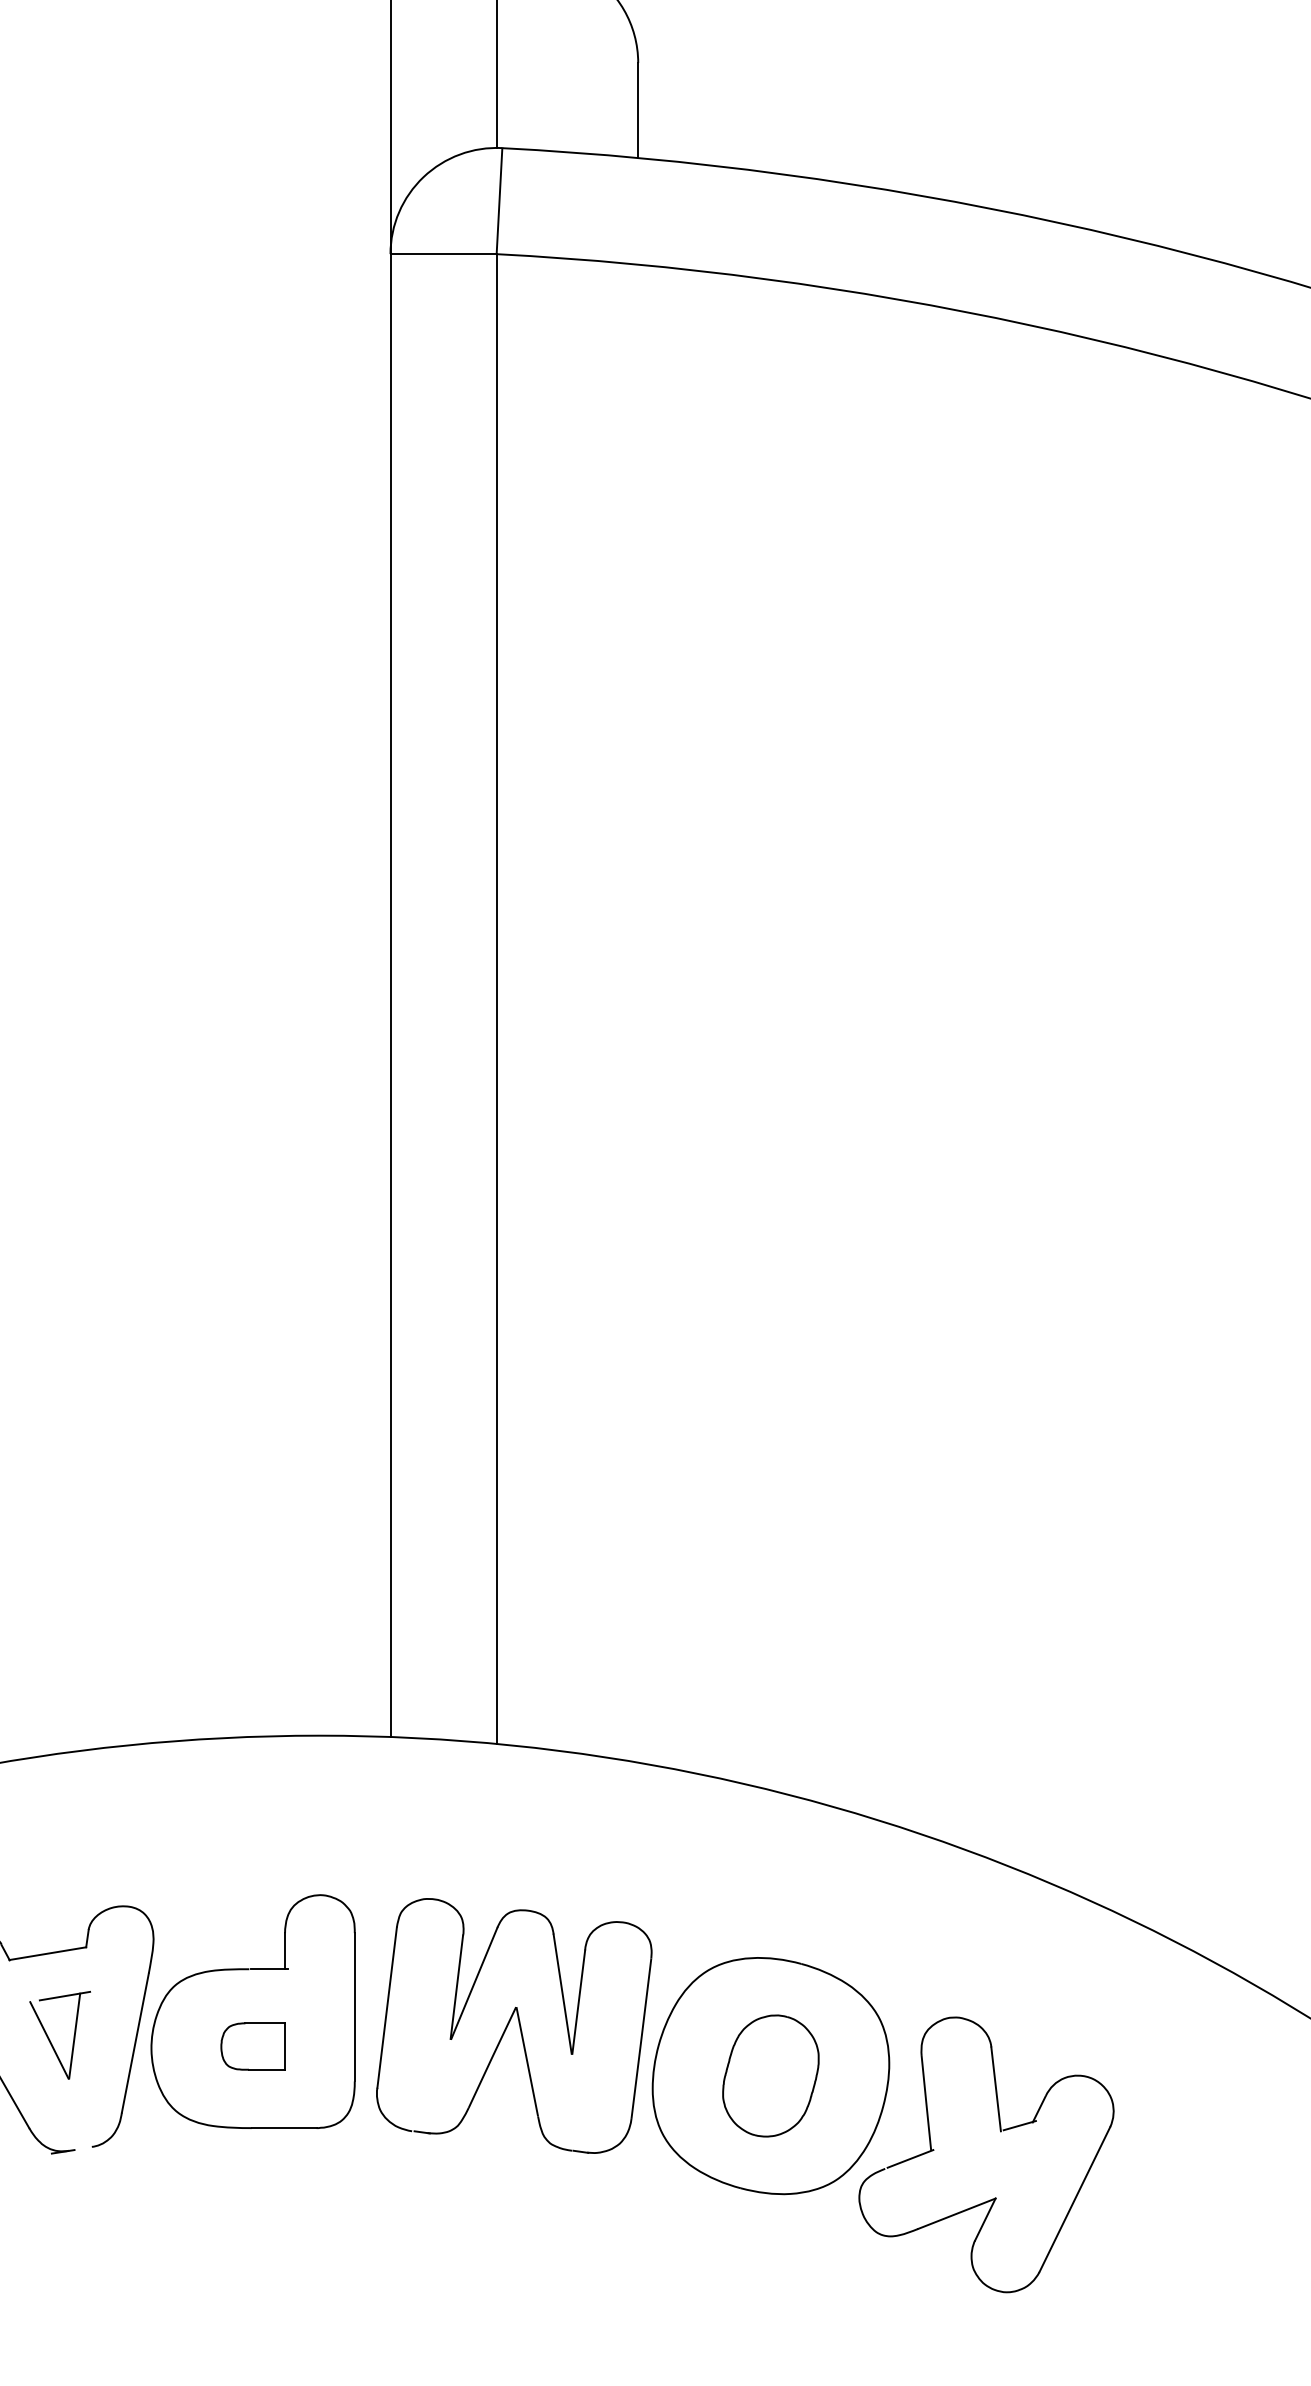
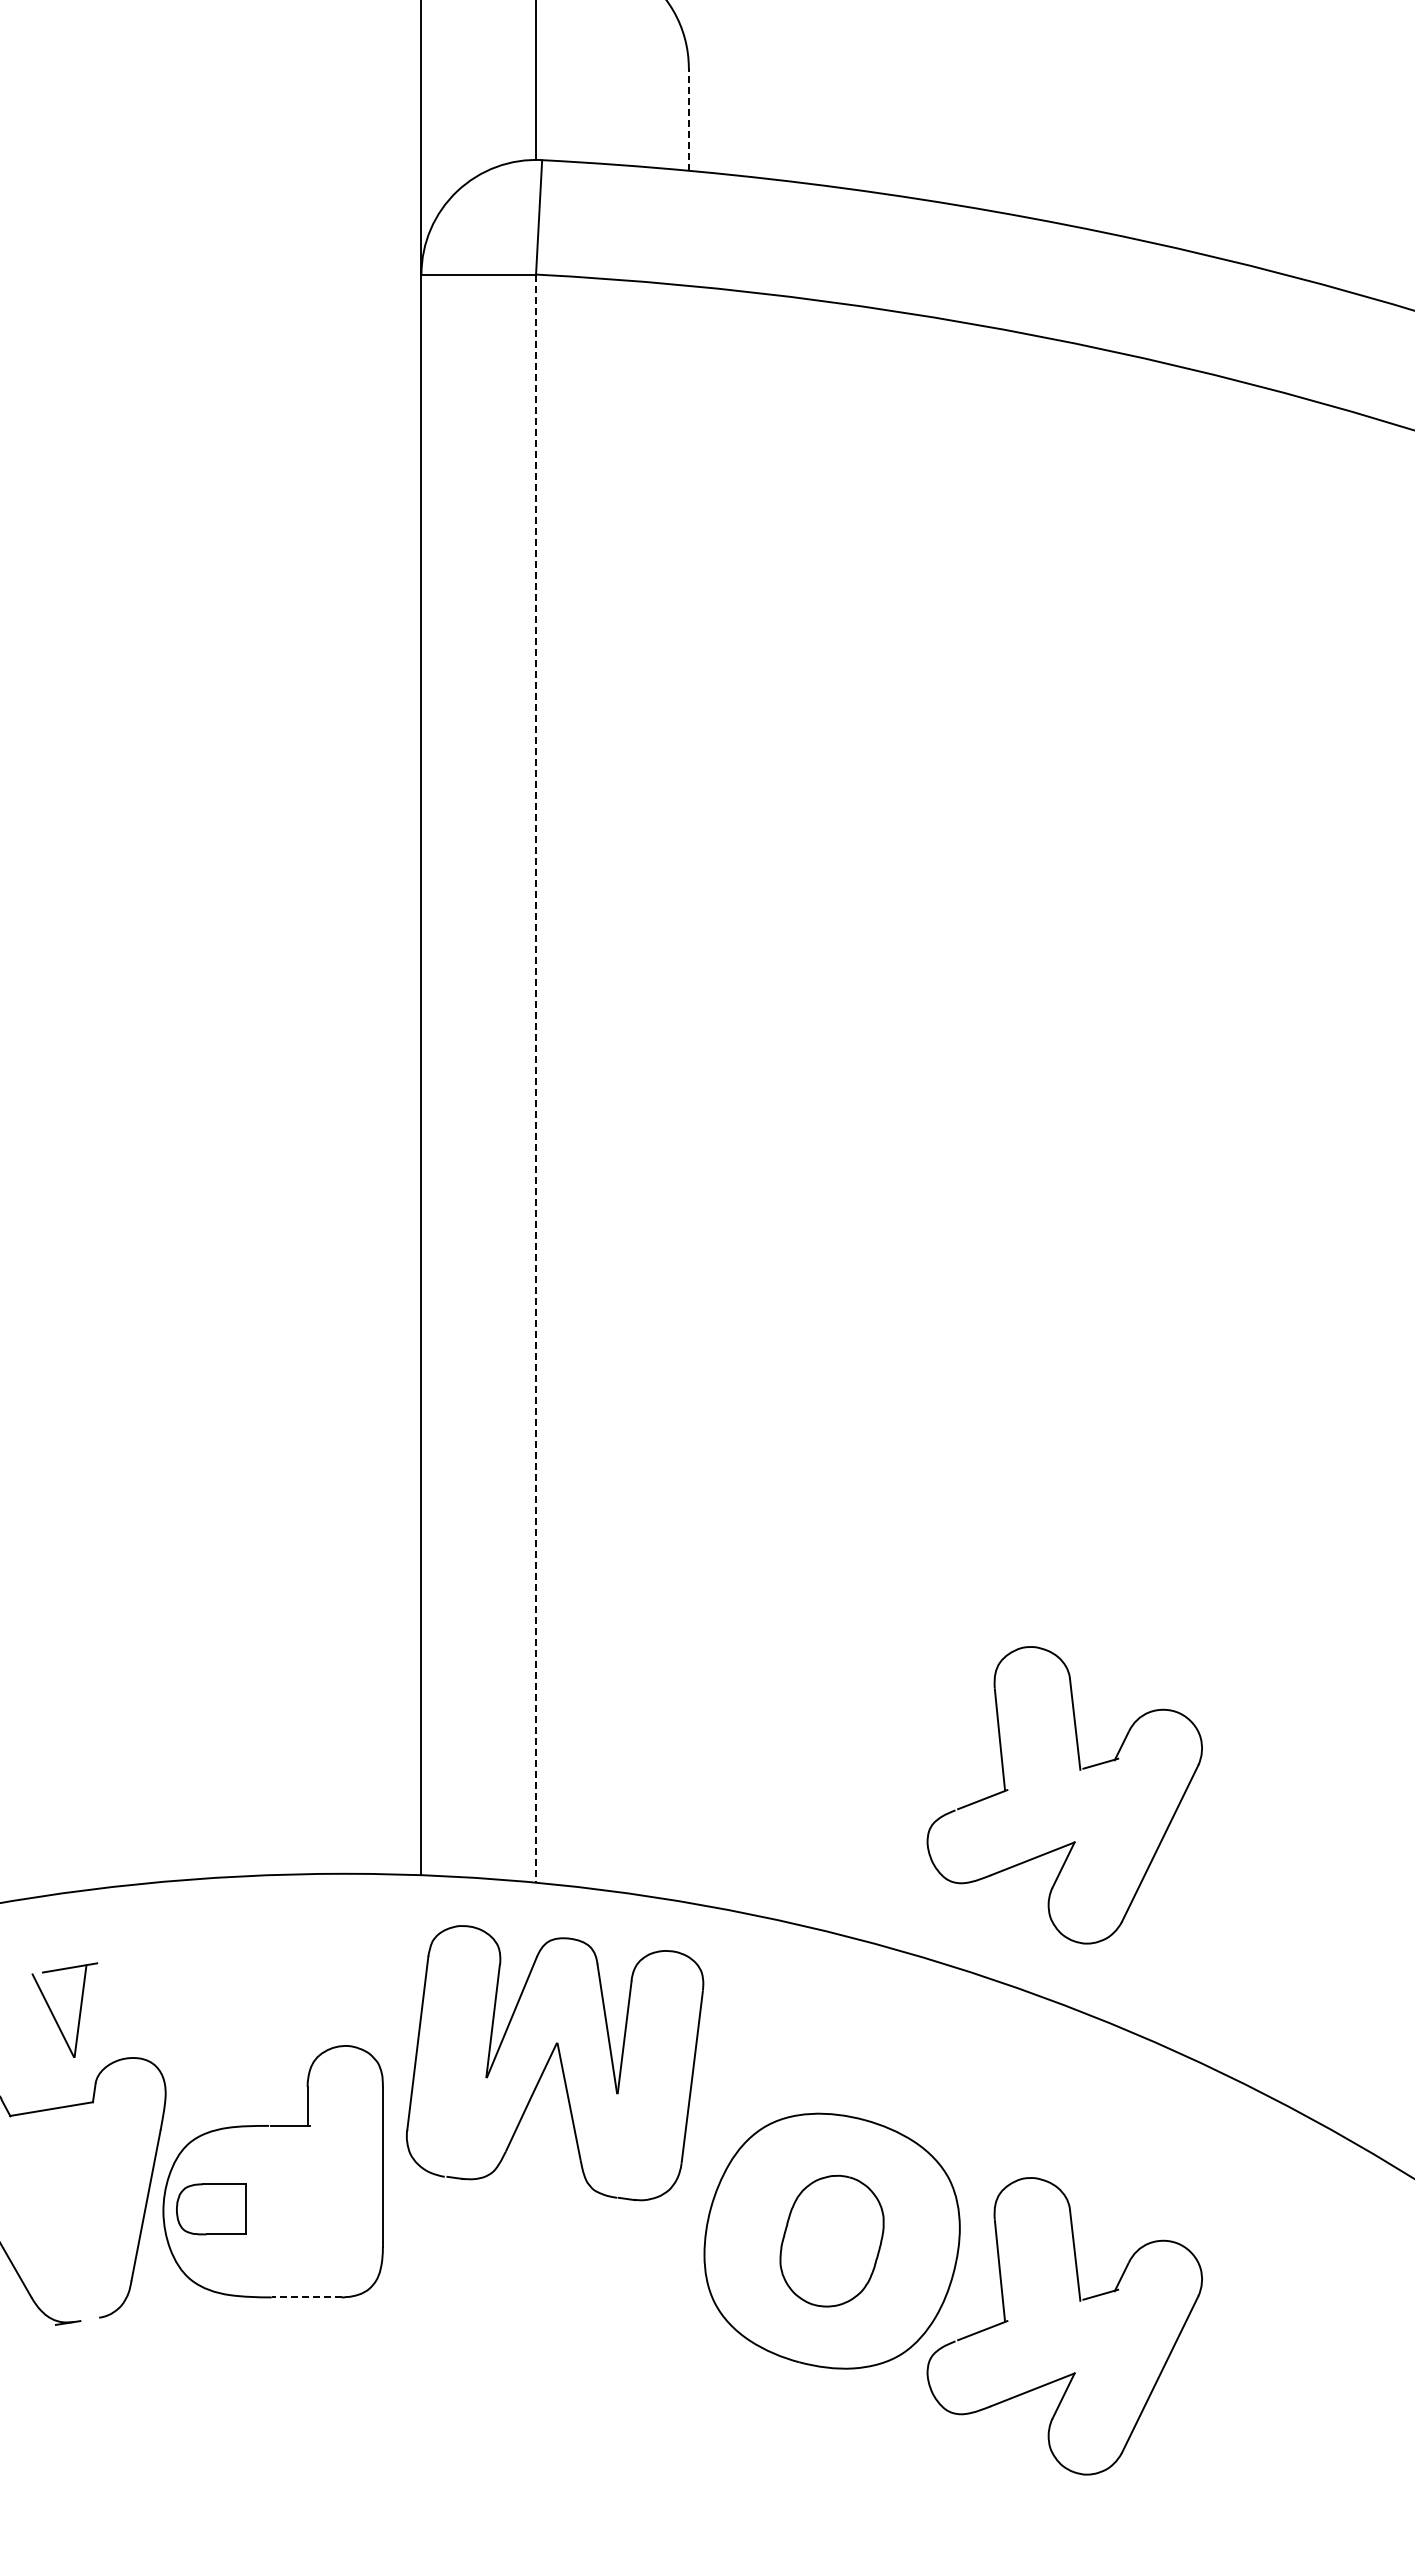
line: (637, 109) -> (688, 118), solid -> dashed
line: (497, 999) -> (536, 1079), solid -> dashed
part: (1000, 1639) -> (1079, 1770), added
part: (514, 2026) -> (555, 2063), moved
part: (50, 2040) -> (54, 2015), moved
part: (253, 2046) -> (211, 2209), moved
line: (284, 2128) -> (306, 2297), solid -> dashed

